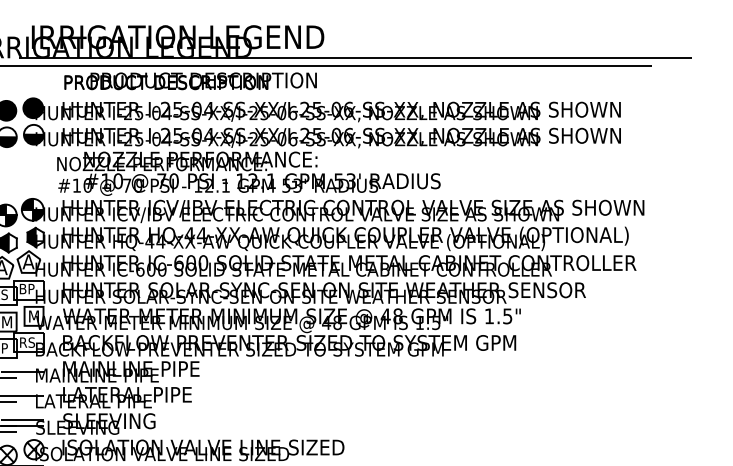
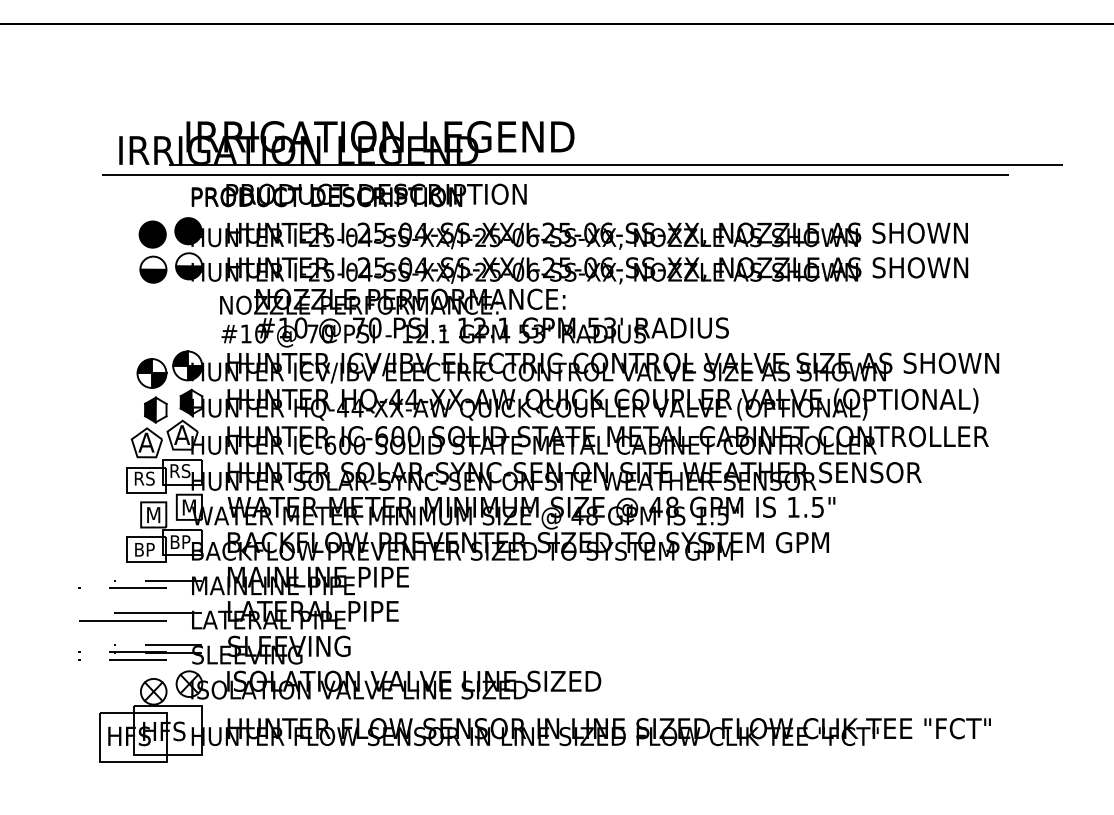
text: (190, 81) -> (358, 195), moved
text: (28, 289) -> (181, 471), BP -> RS
text: (28, 342) -> (181, 542), RS -> BP

